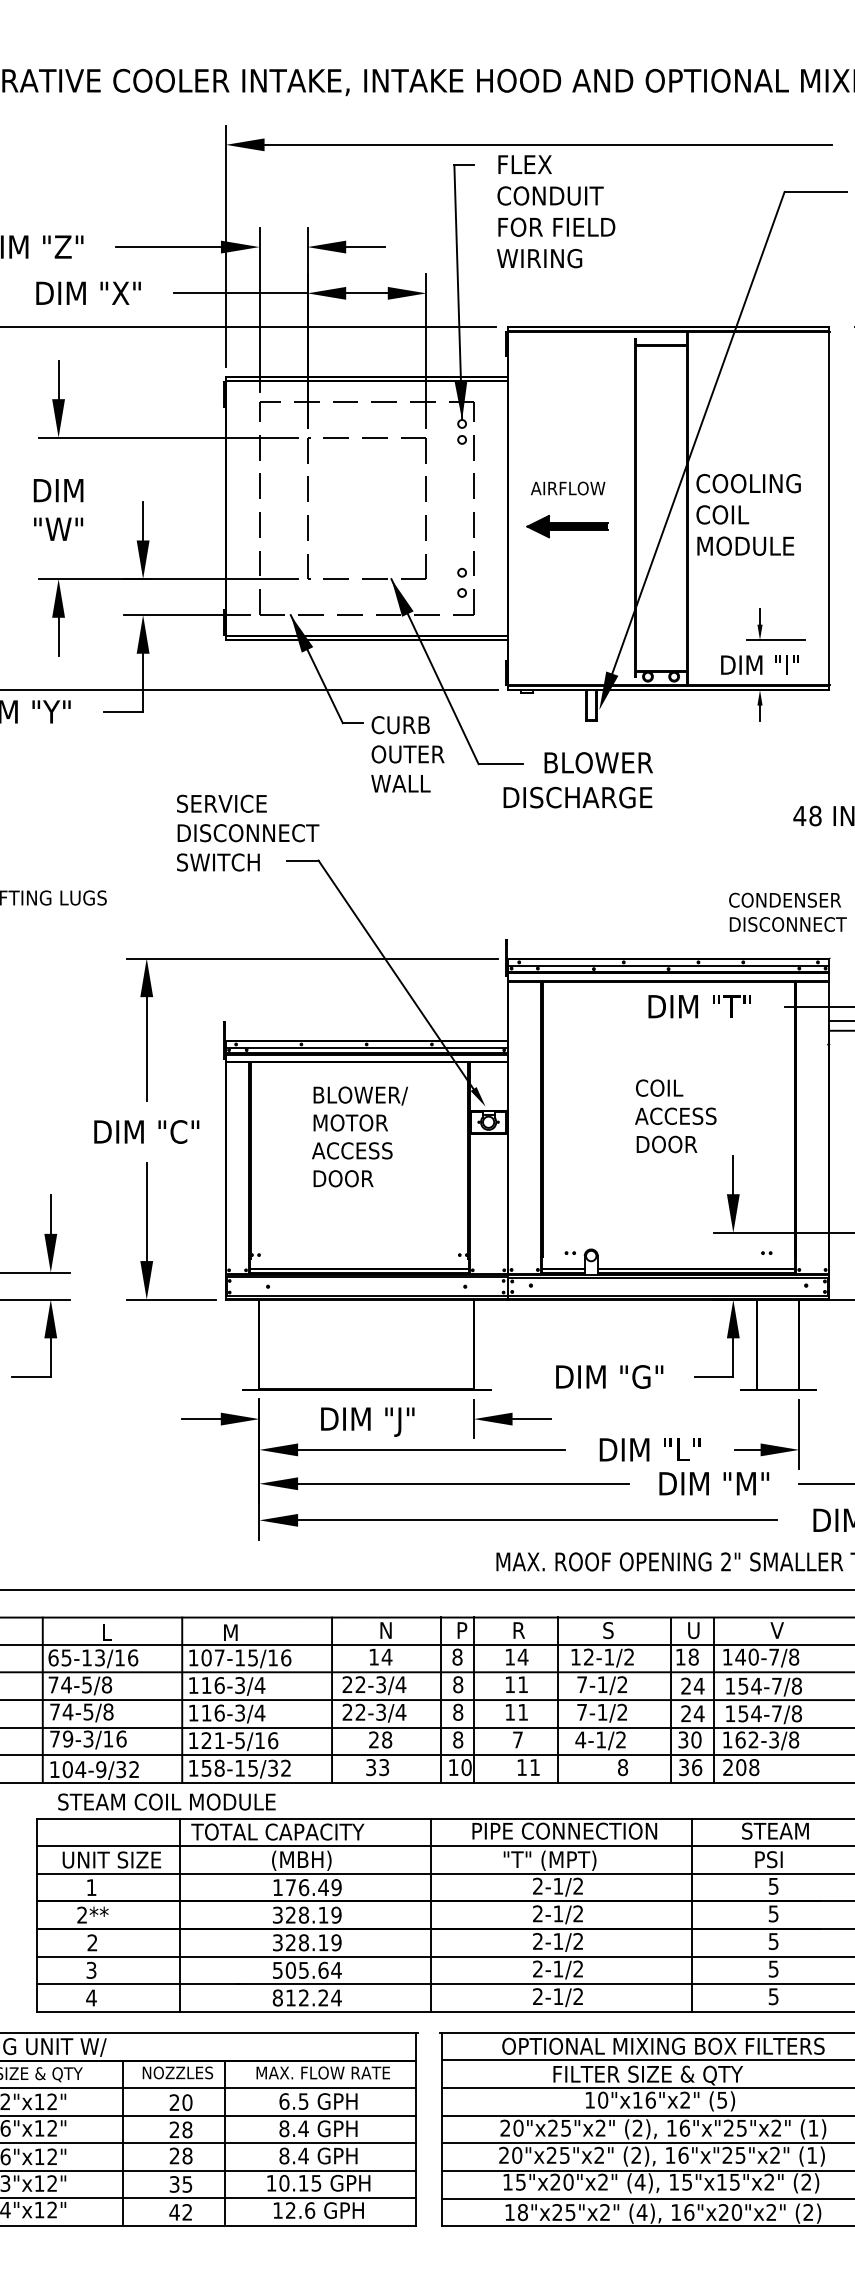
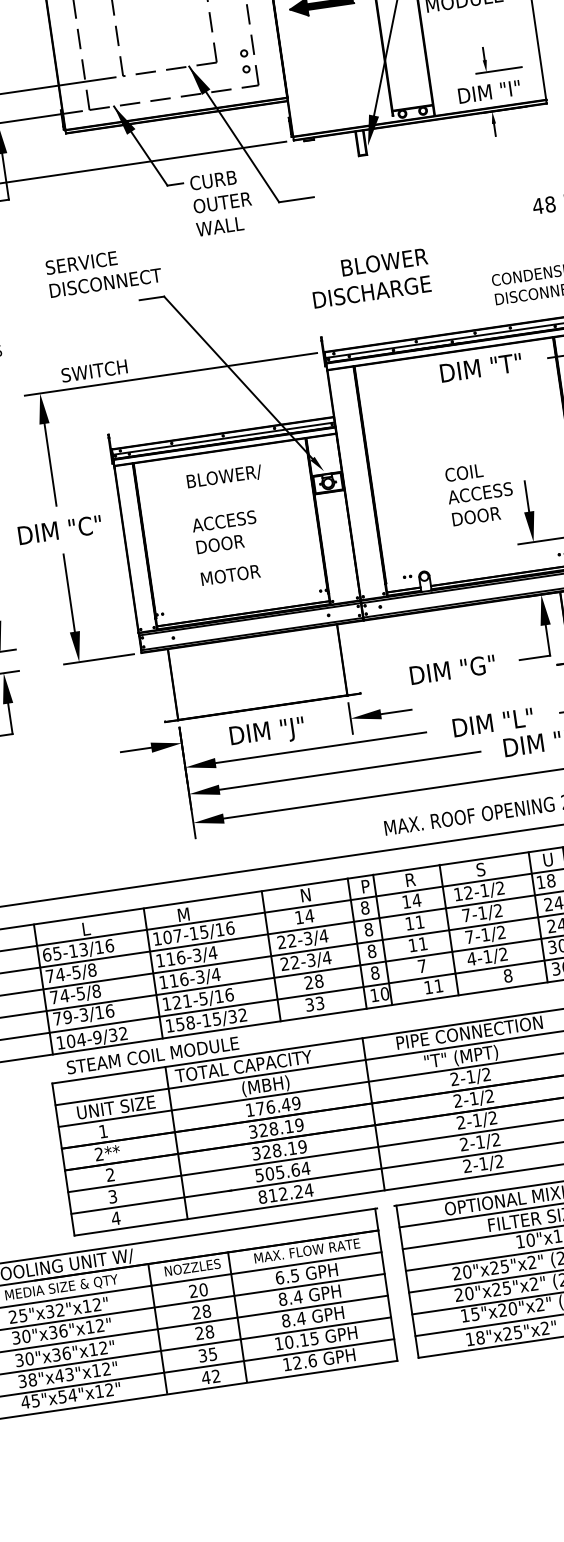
text: (577, 780) -> (369, 278), moved
text: (218, 862) -> (94, 371), moved
text: (675, 1116) -> (479, 493), moved
text: (350, 1122) -> (230, 574), moved

